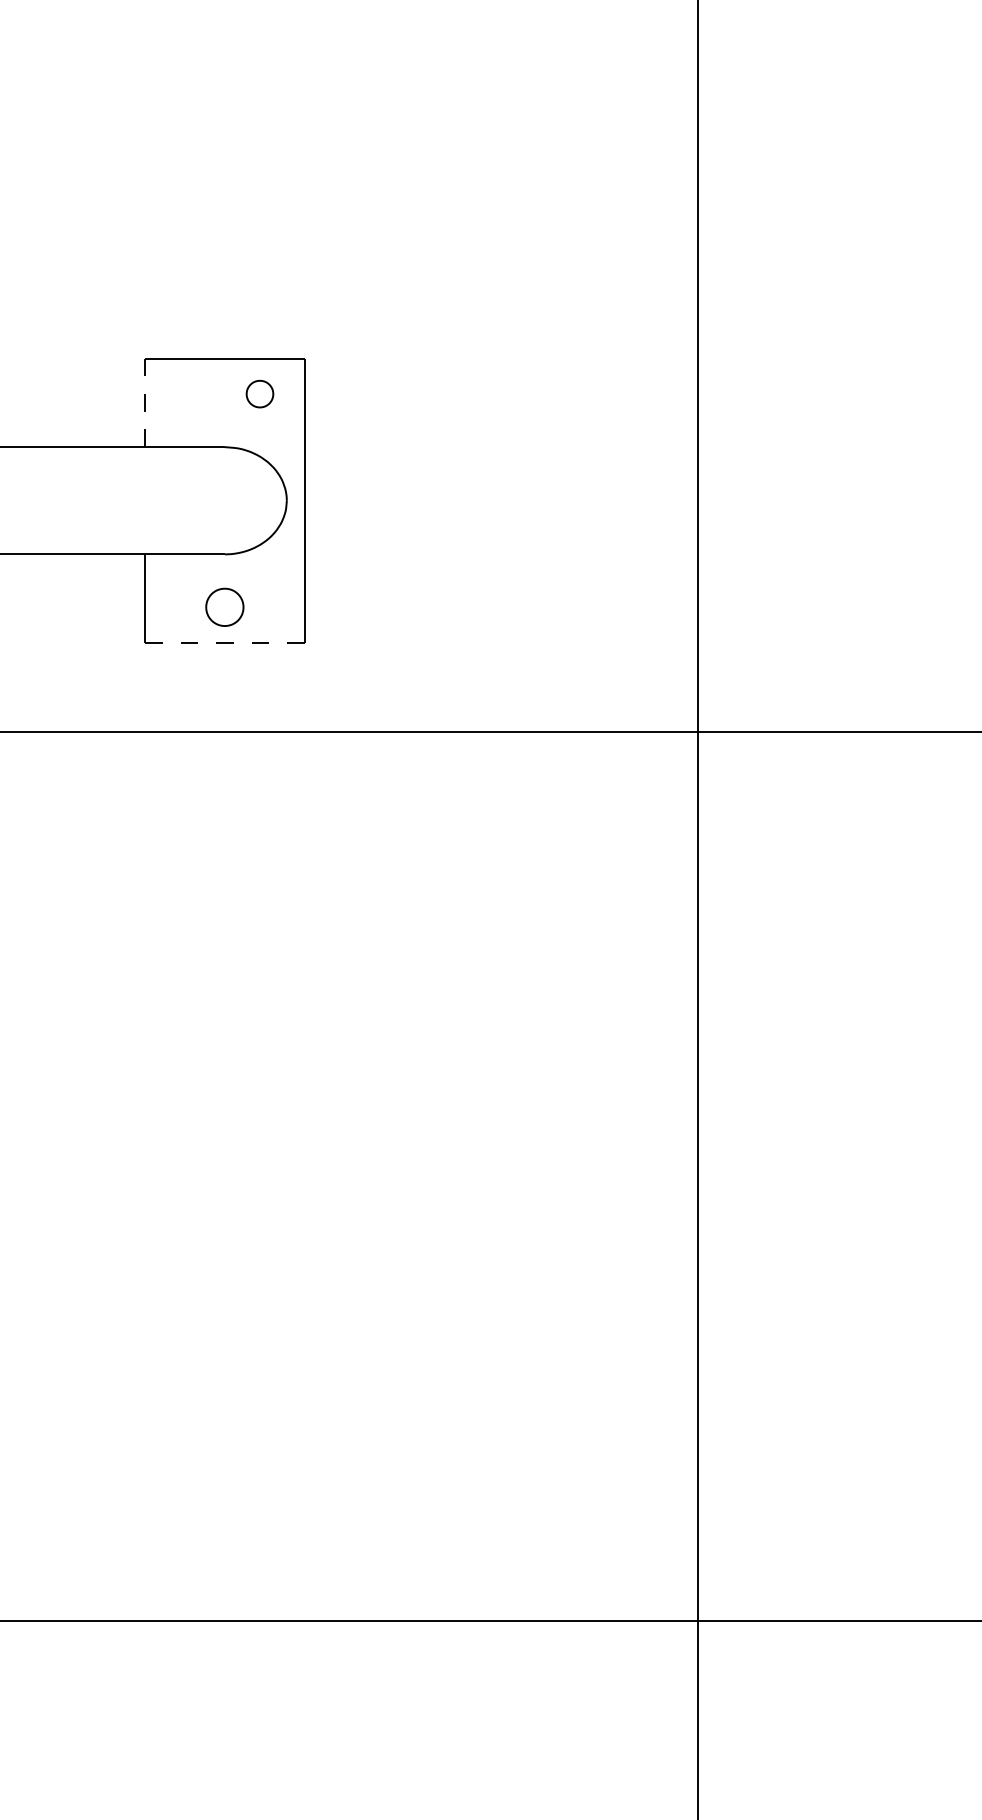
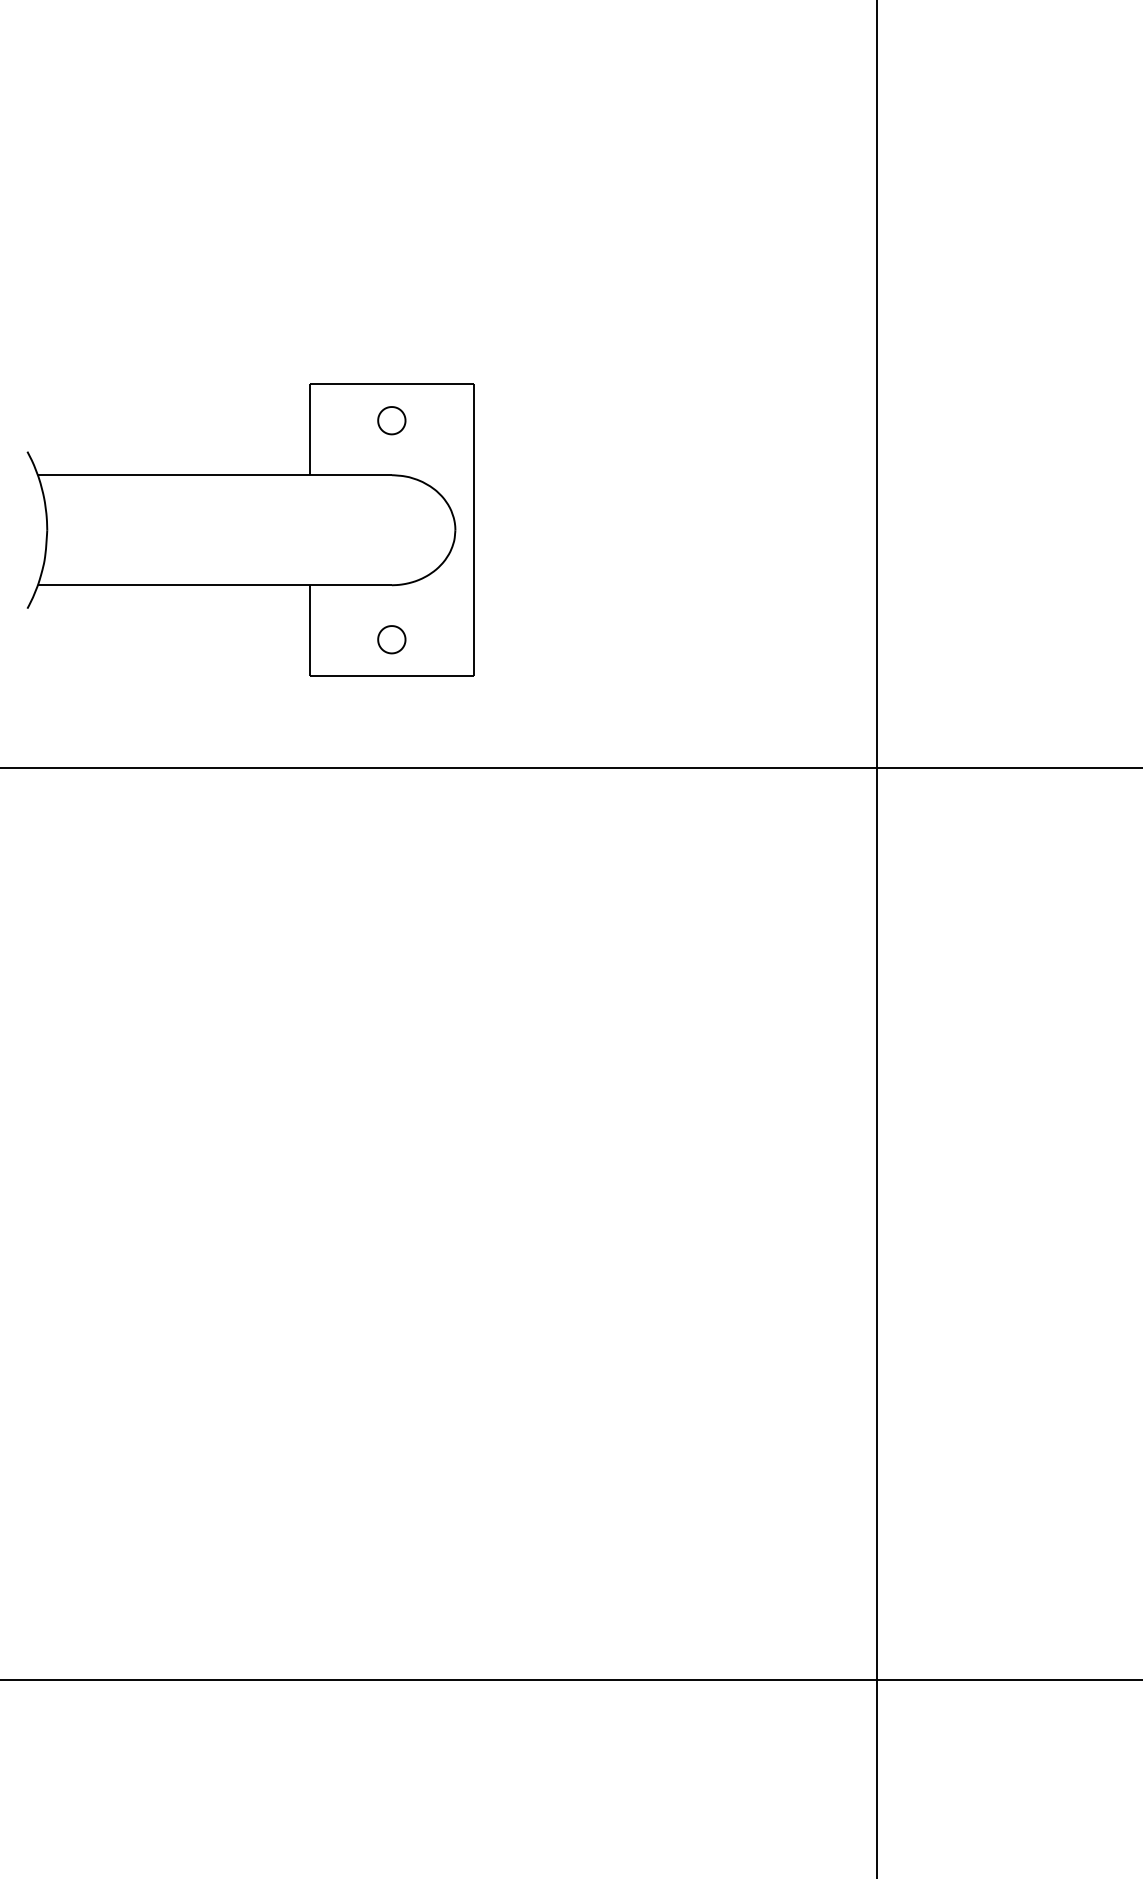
part: (259, 393) -> (391, 420), moved
line: (144, 402) -> (309, 429), dashed -> solid
part: (224, 607) -> (391, 639), size x0.71
line: (224, 643) -> (391, 676), dashed -> solid

